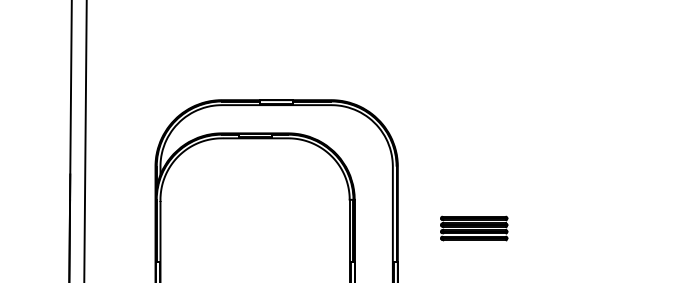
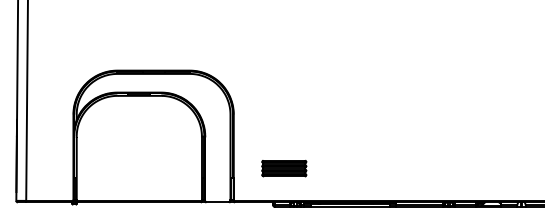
part: (474, 228) -> (284, 168), moved

